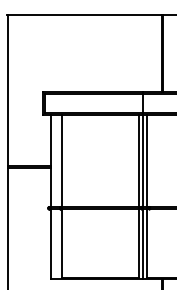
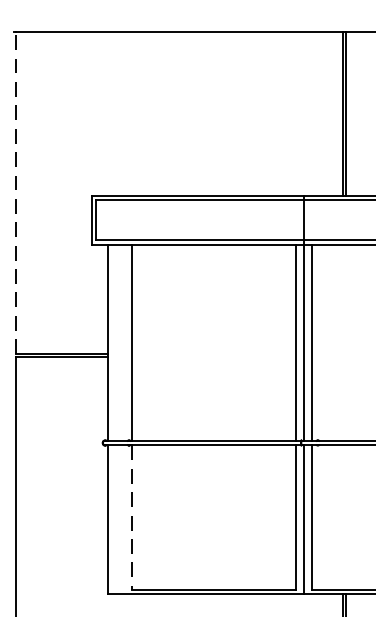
line: (7, 90) -> (15, 192), solid -> dashed
line: (62, 243) -> (132, 517), solid -> dashed

